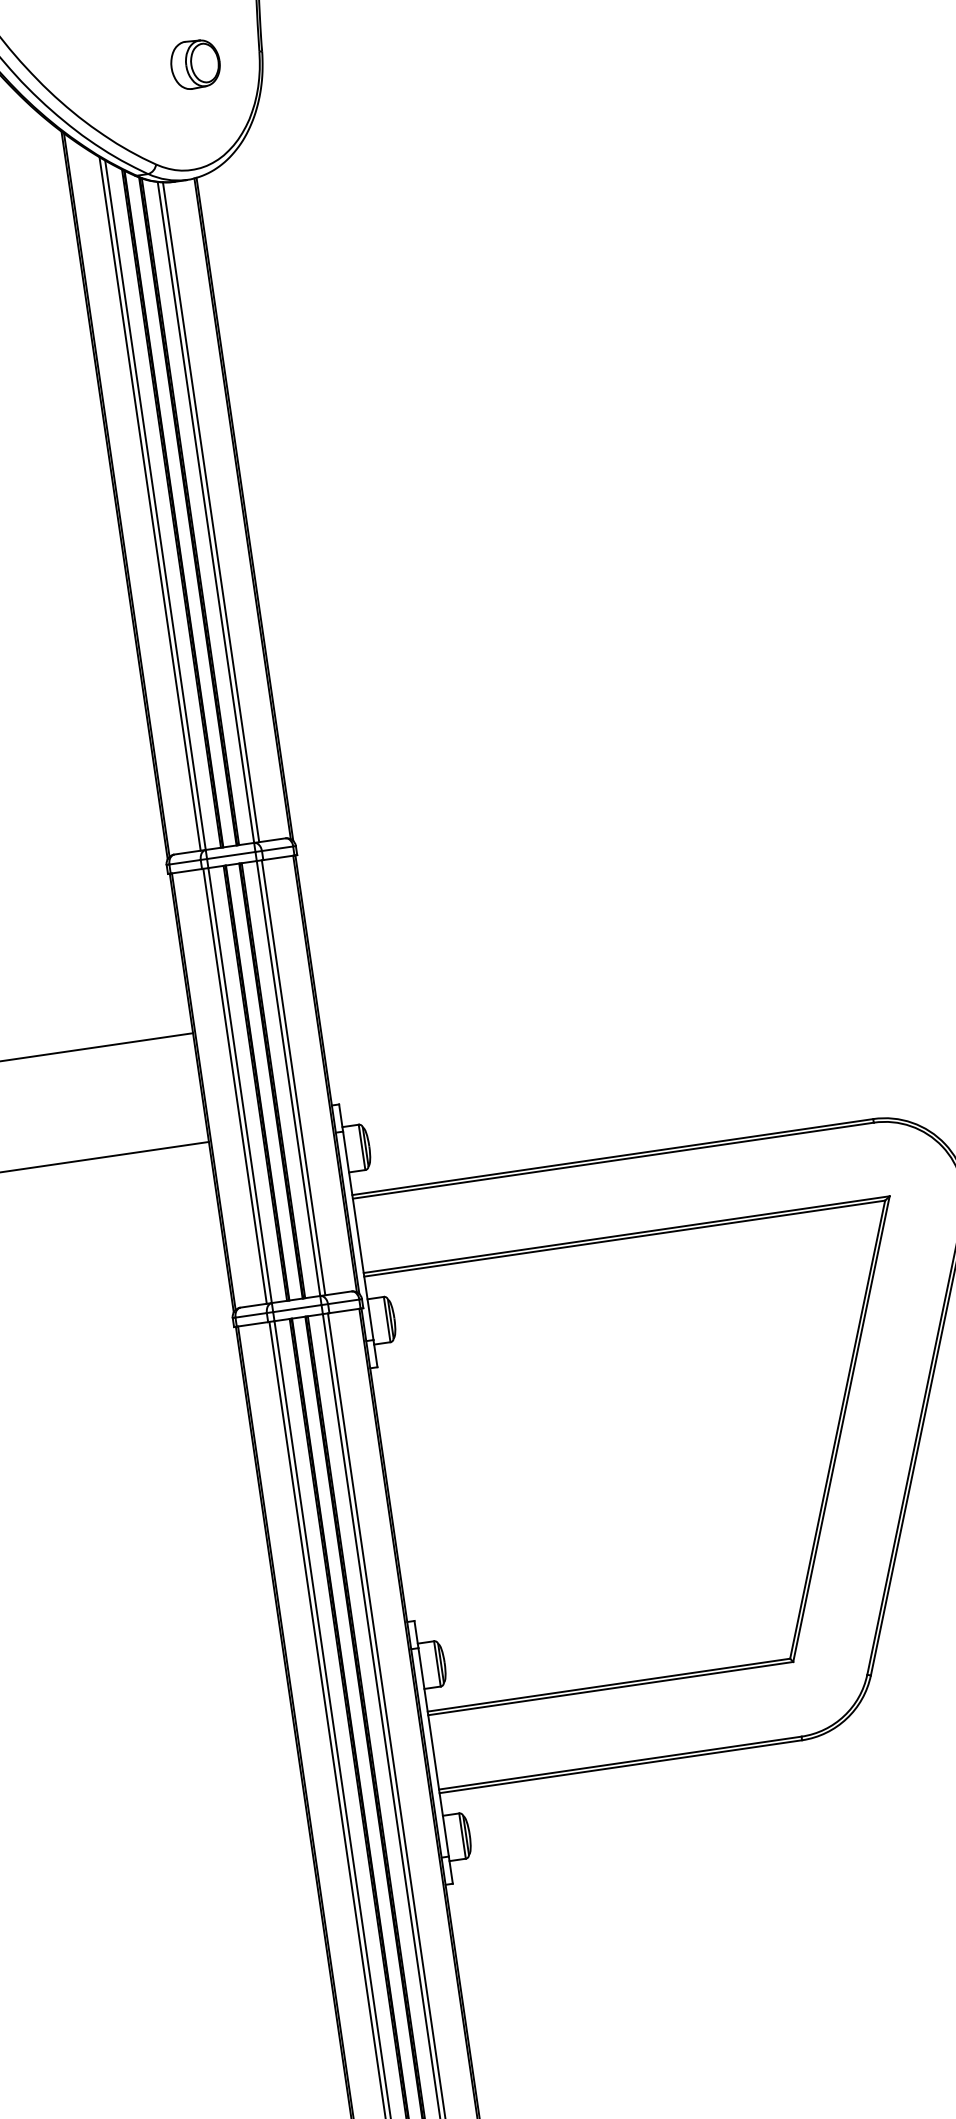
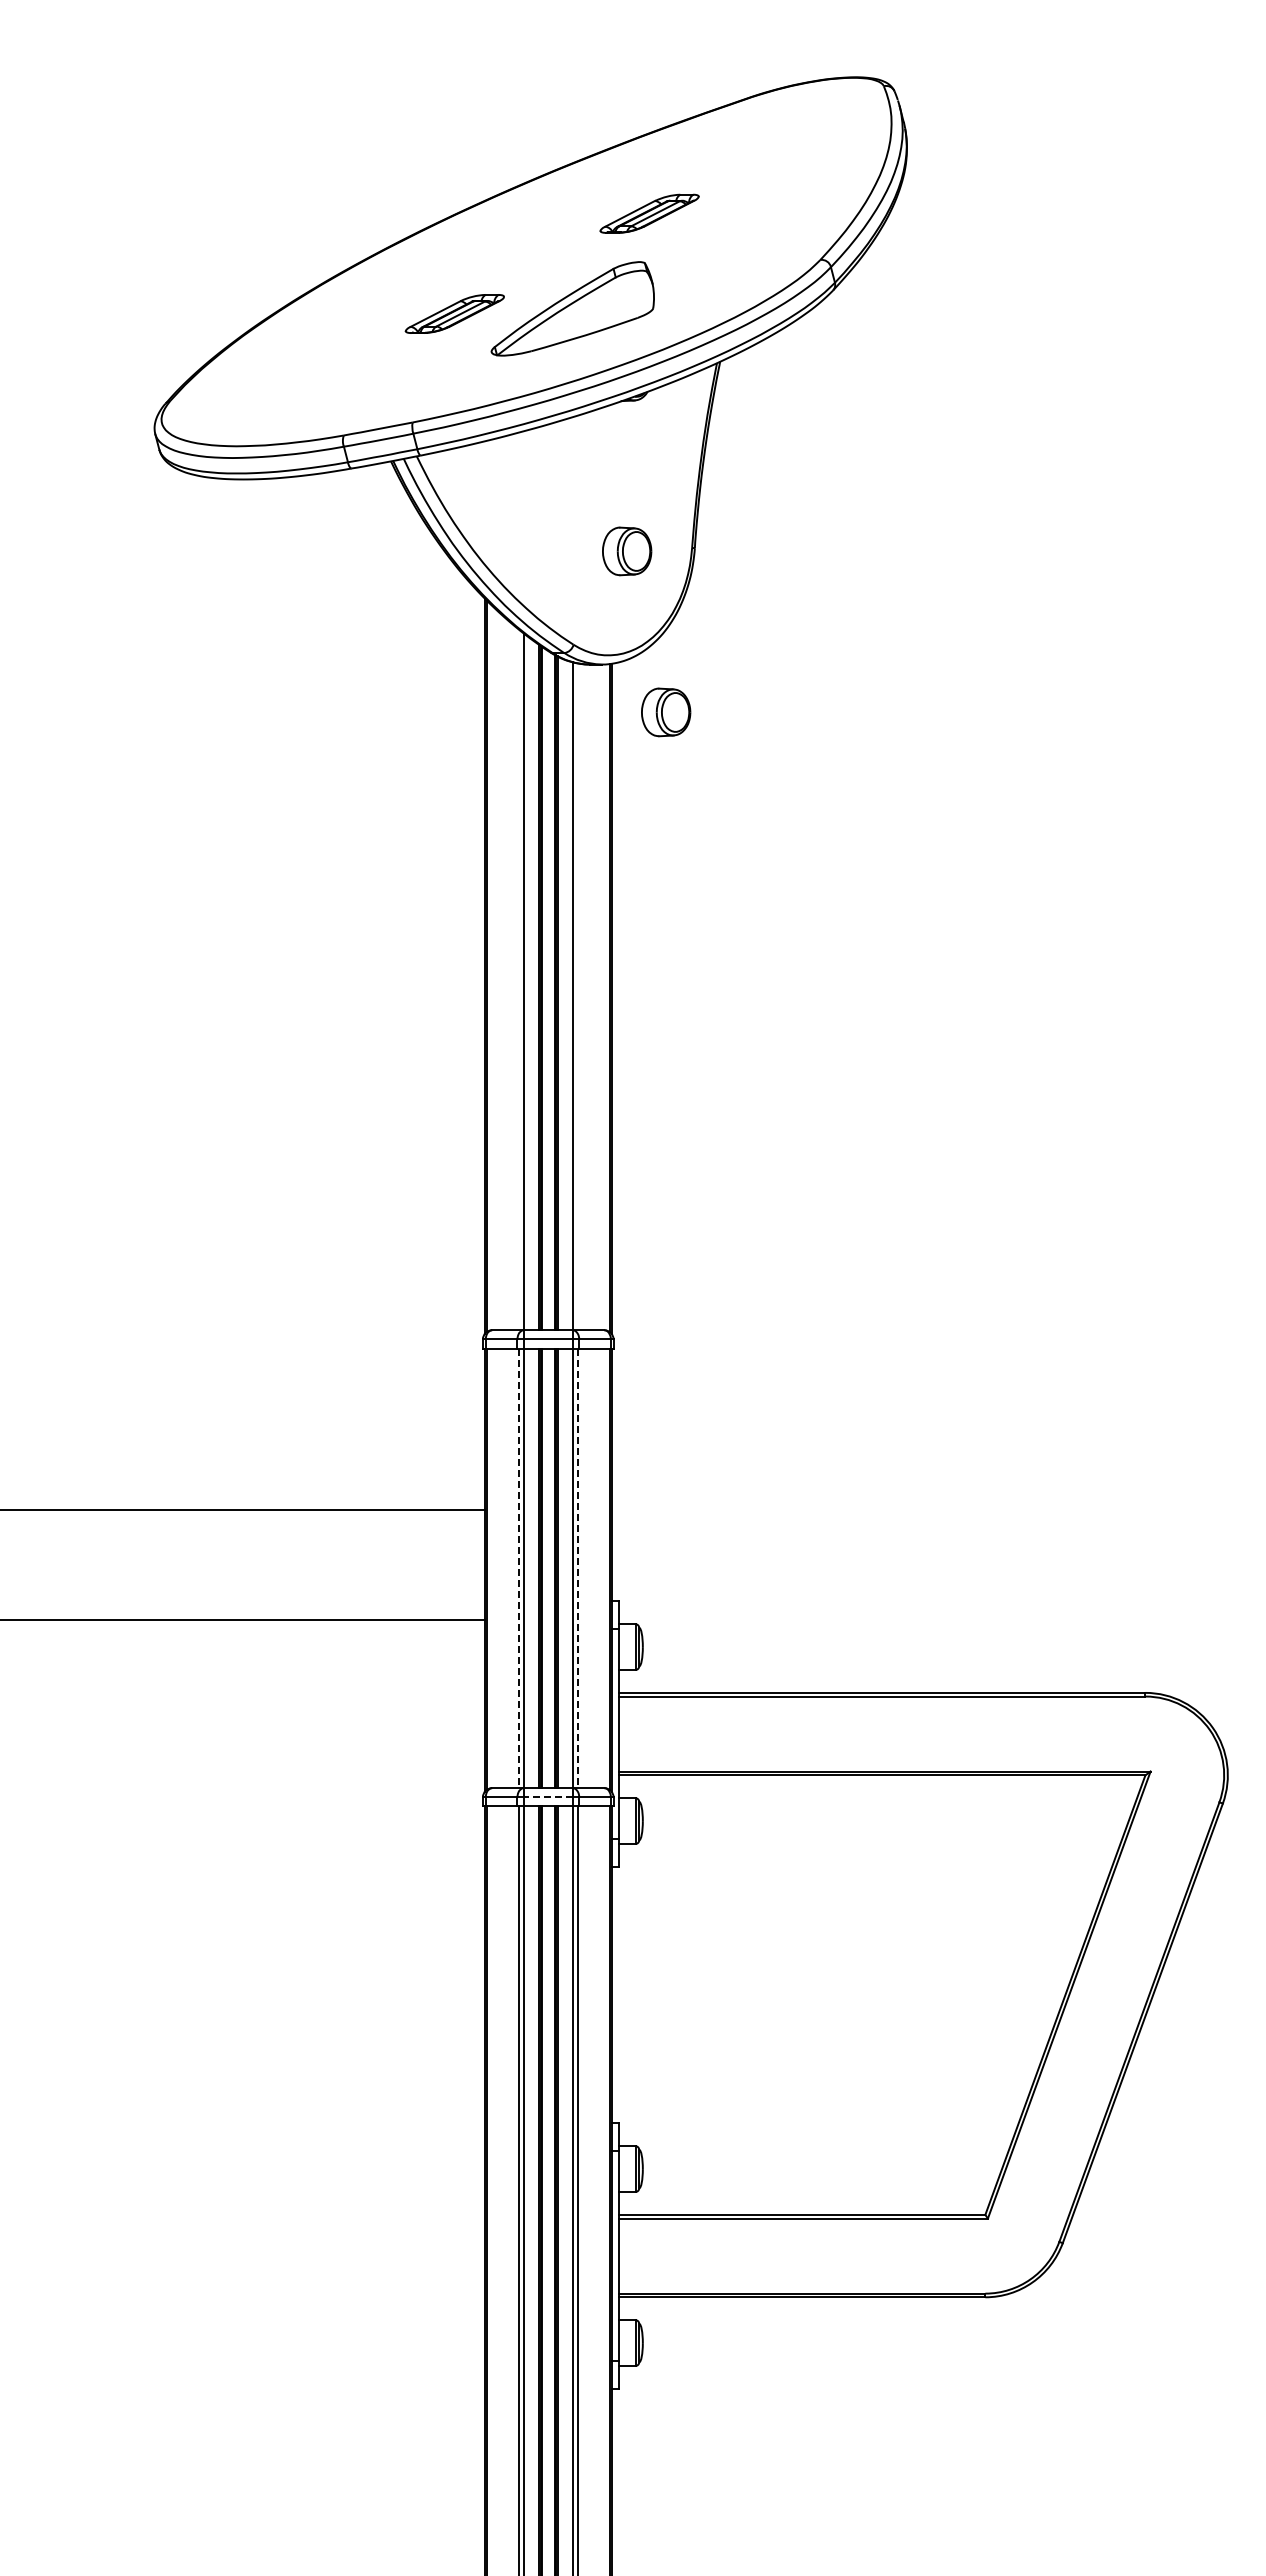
part: (257, 218) -> (666, 712), added
line: (149, 503) -> (518, 979), removed
line: (210, 511) -> (577, 996), removed
line: (293, 1077) -> (577, 1568), solid -> dashed
line: (234, 1086) -> (518, 1568), solid -> dashed
line: (296, 1308) -> (547, 1797), solid -> dashed

